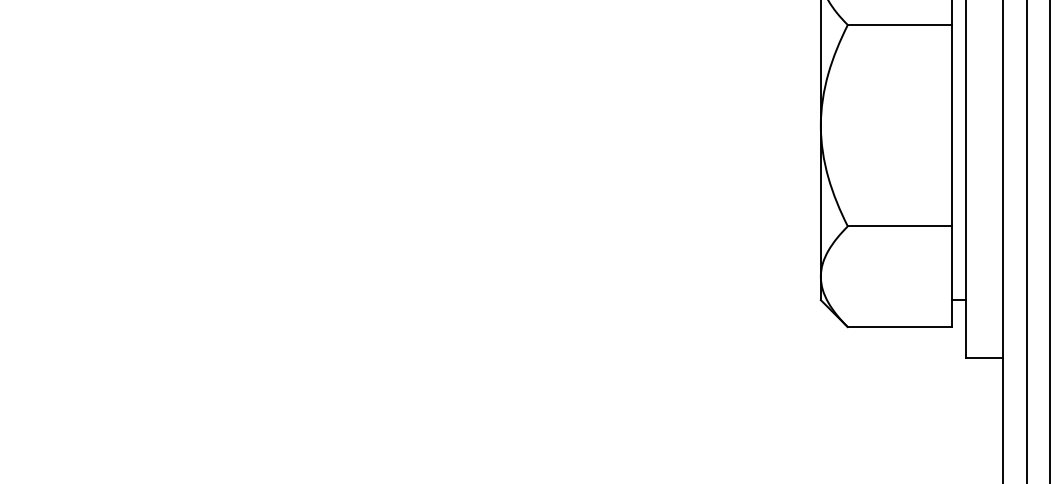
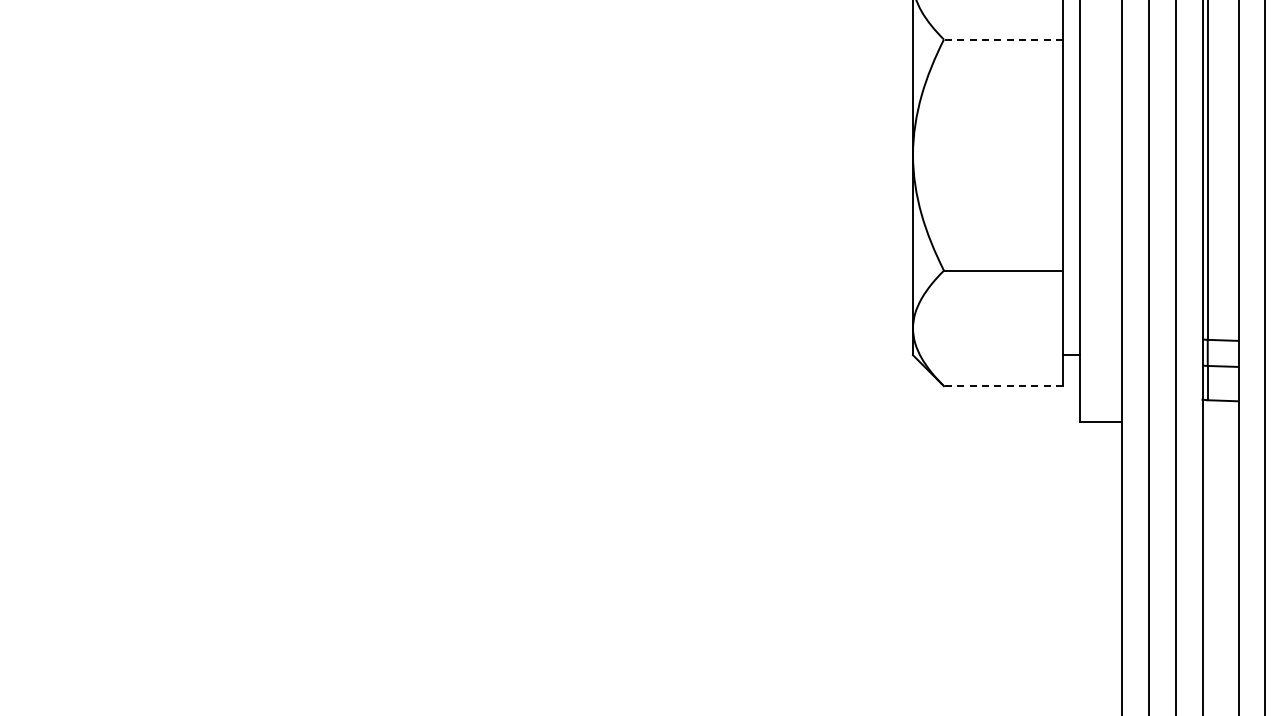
line: (899, 24) -> (1003, 39), solid -> dashed
line: (899, 327) -> (1003, 386), solid -> dashed

